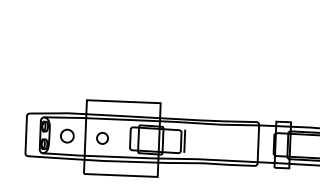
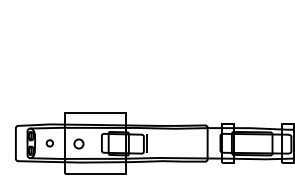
part: (66, 136) -> (49, 143), size x0.6

